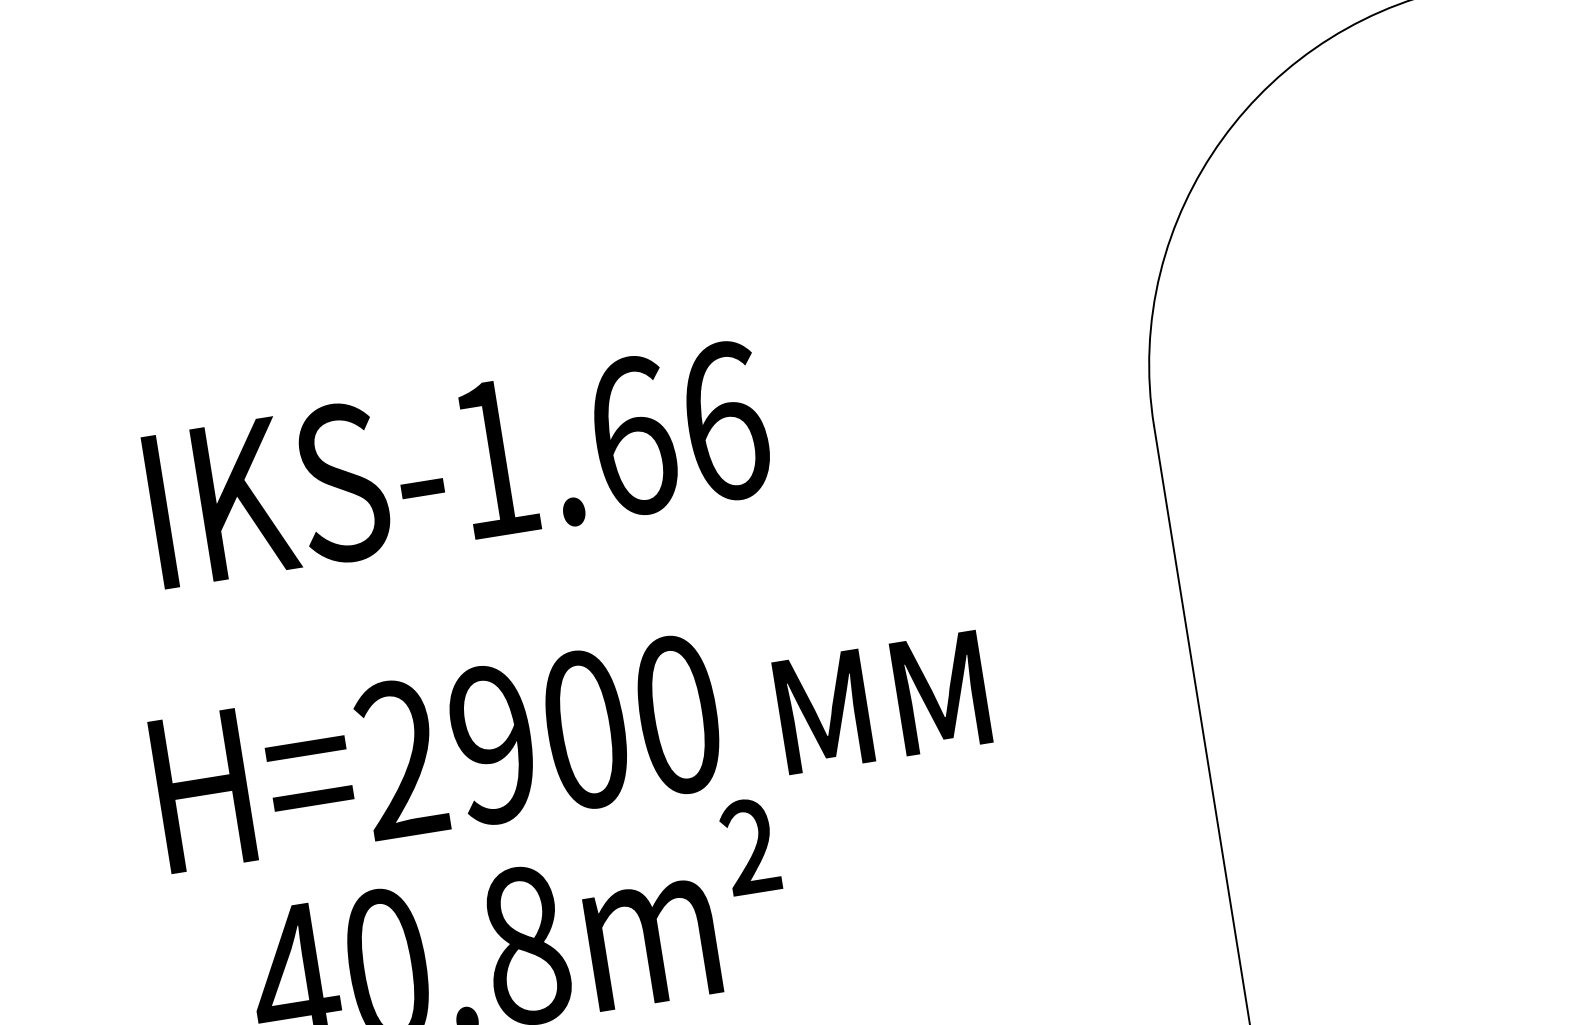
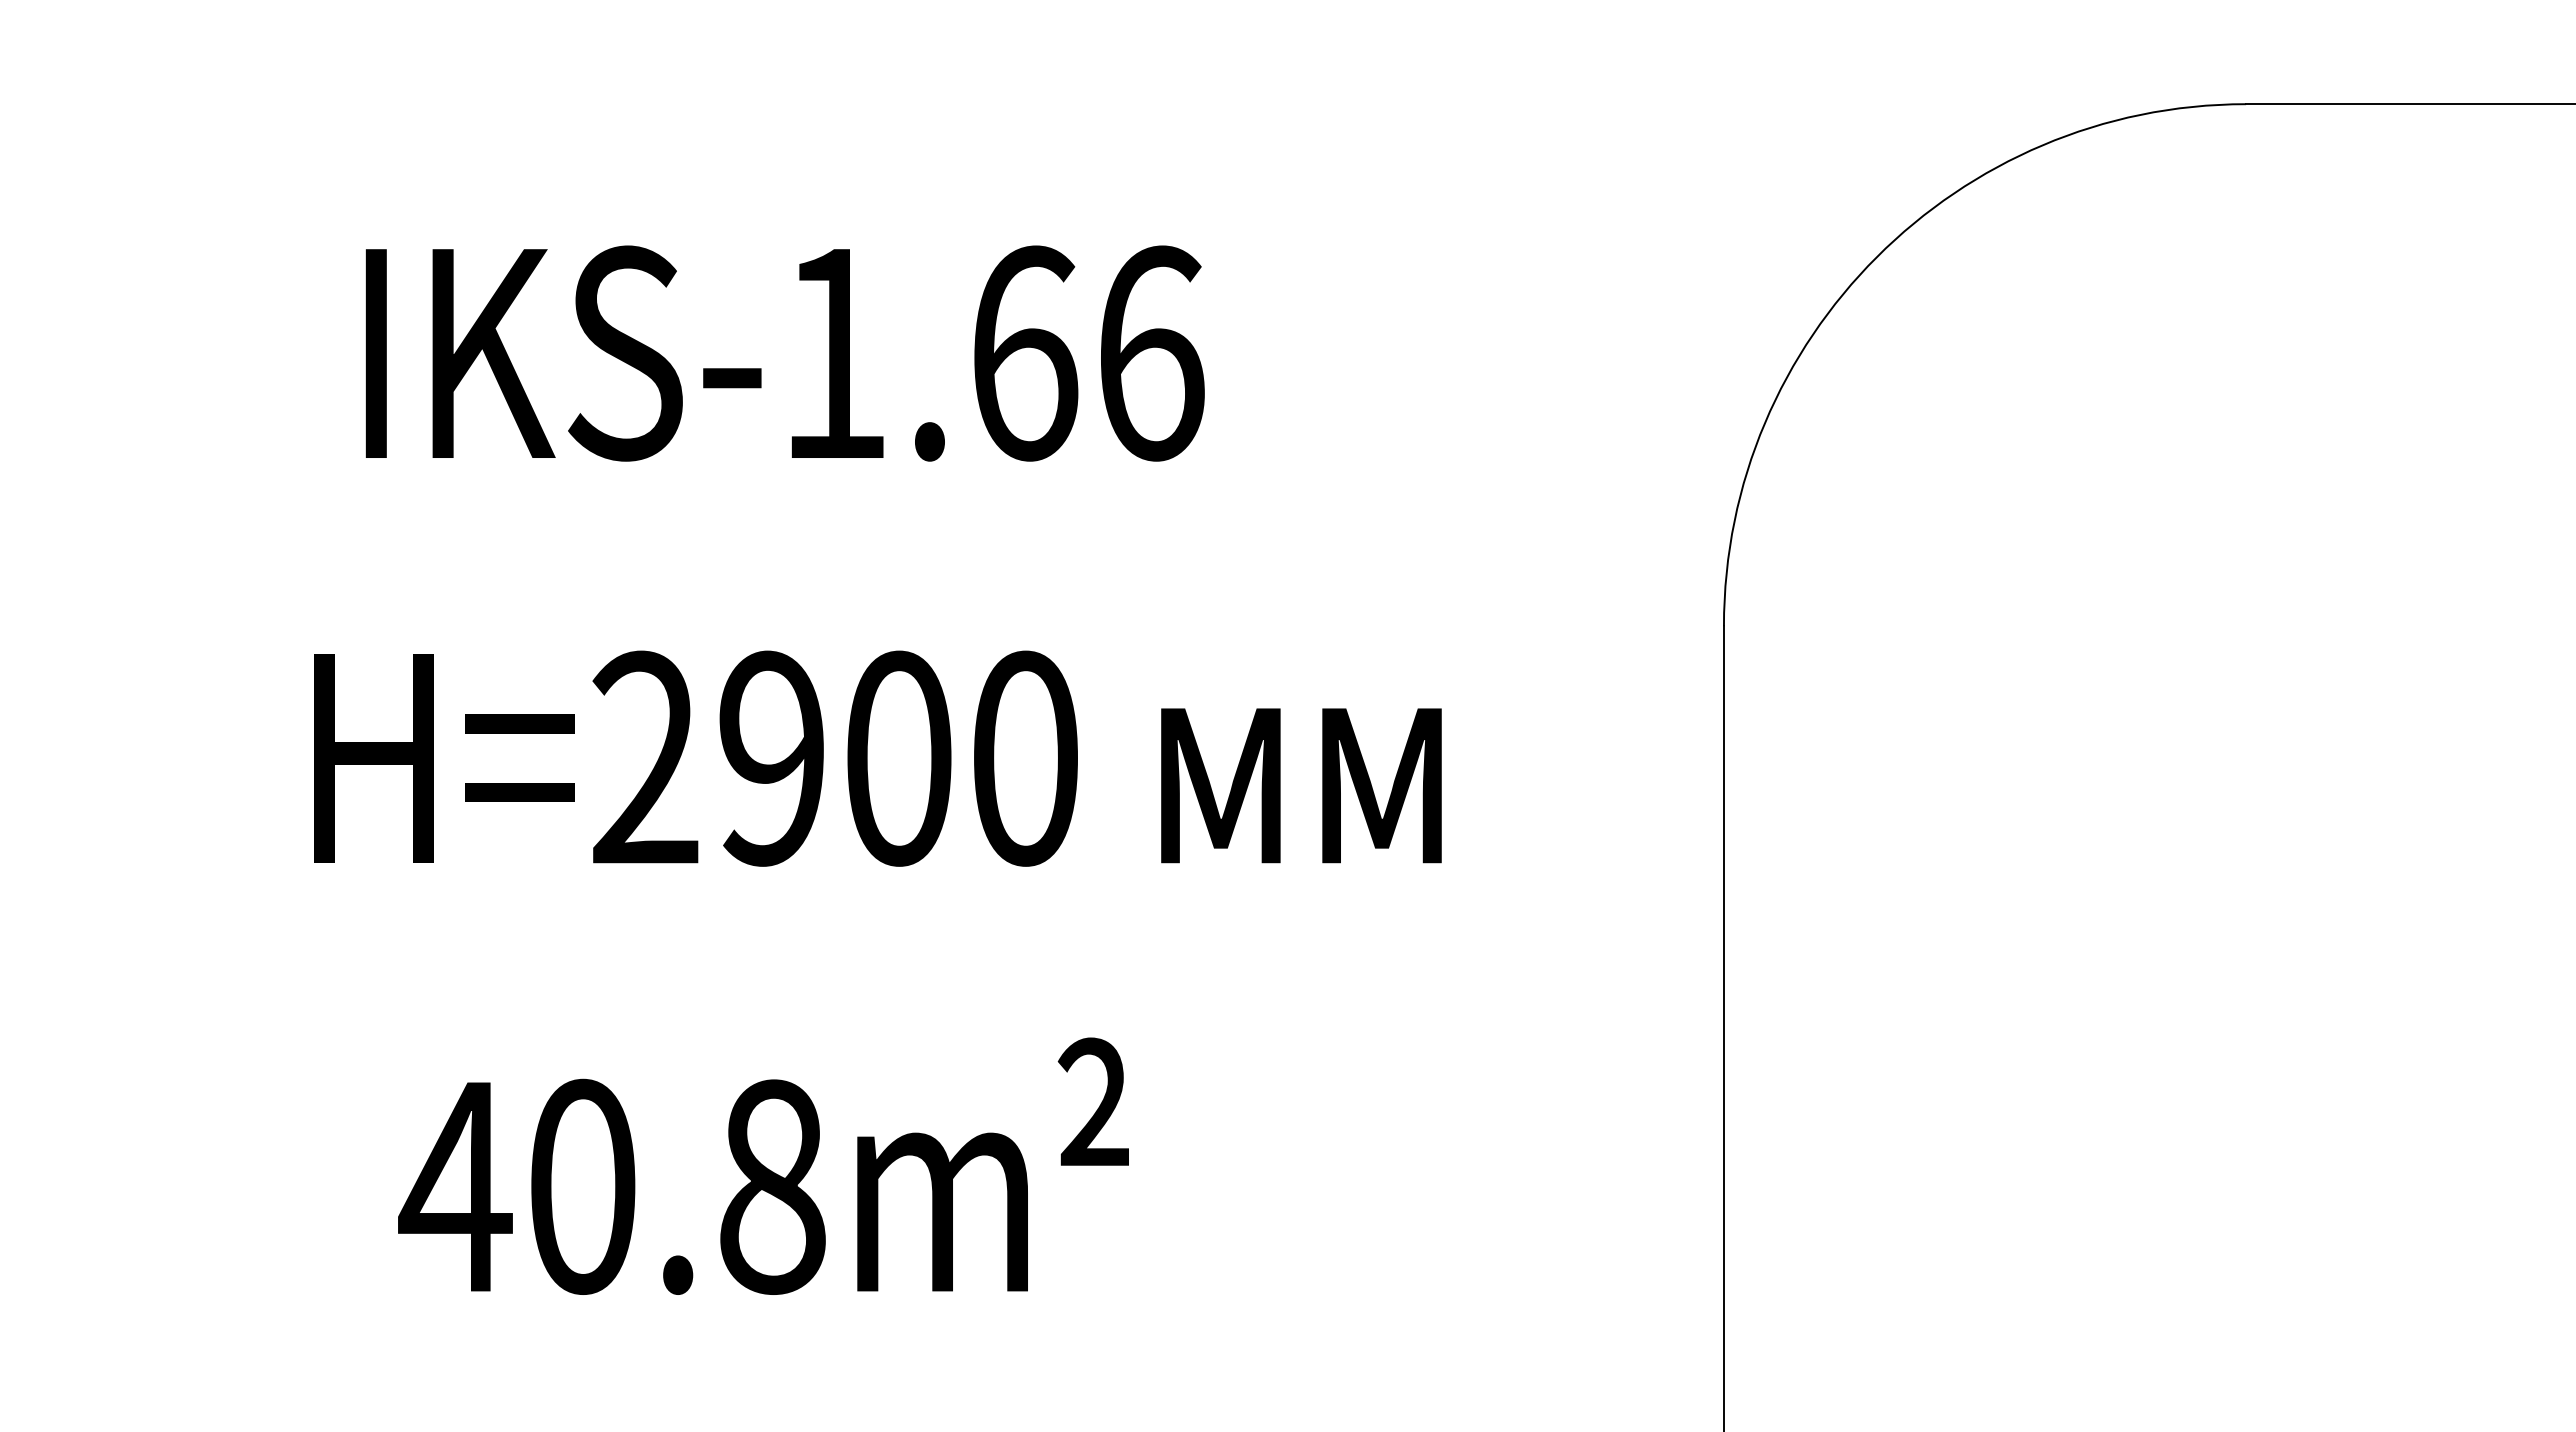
text: (457, 464) -> (784, 353), moved
text: (570, 732) -> (877, 758), moved

